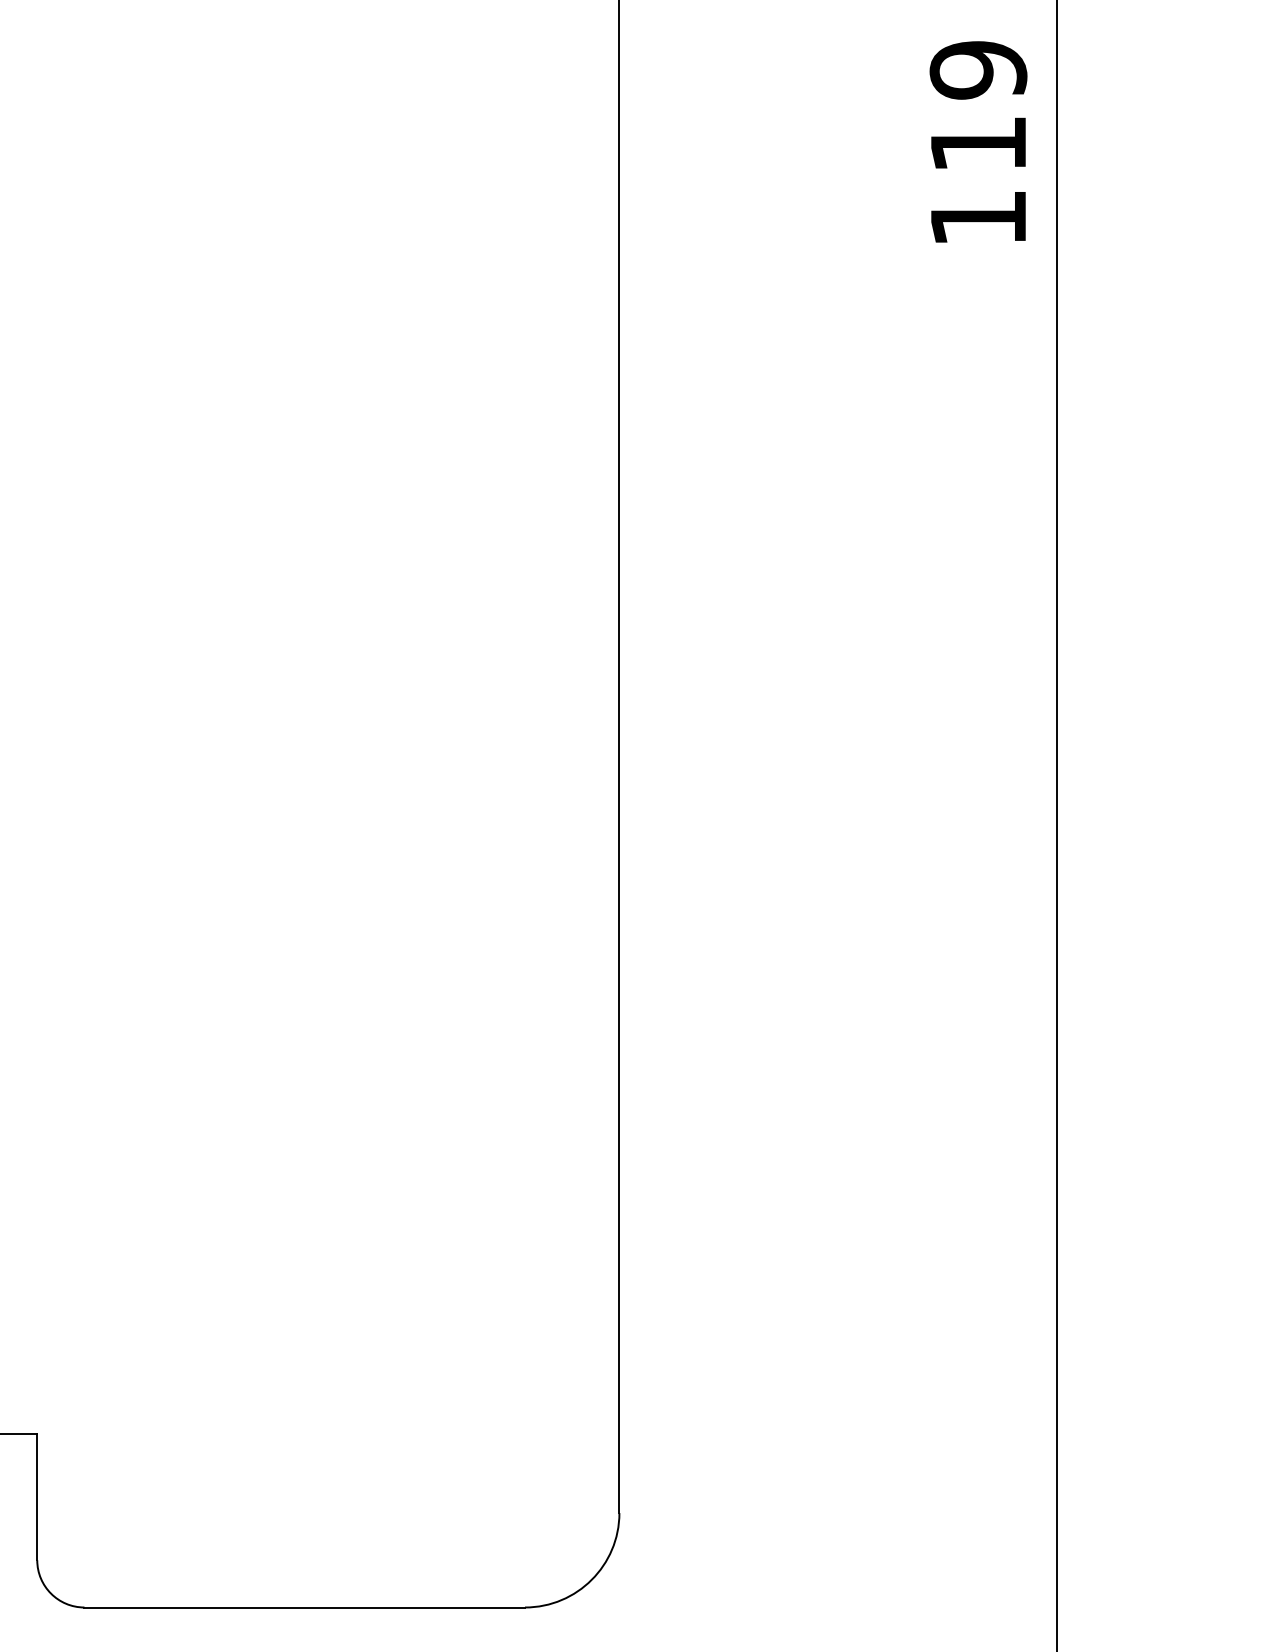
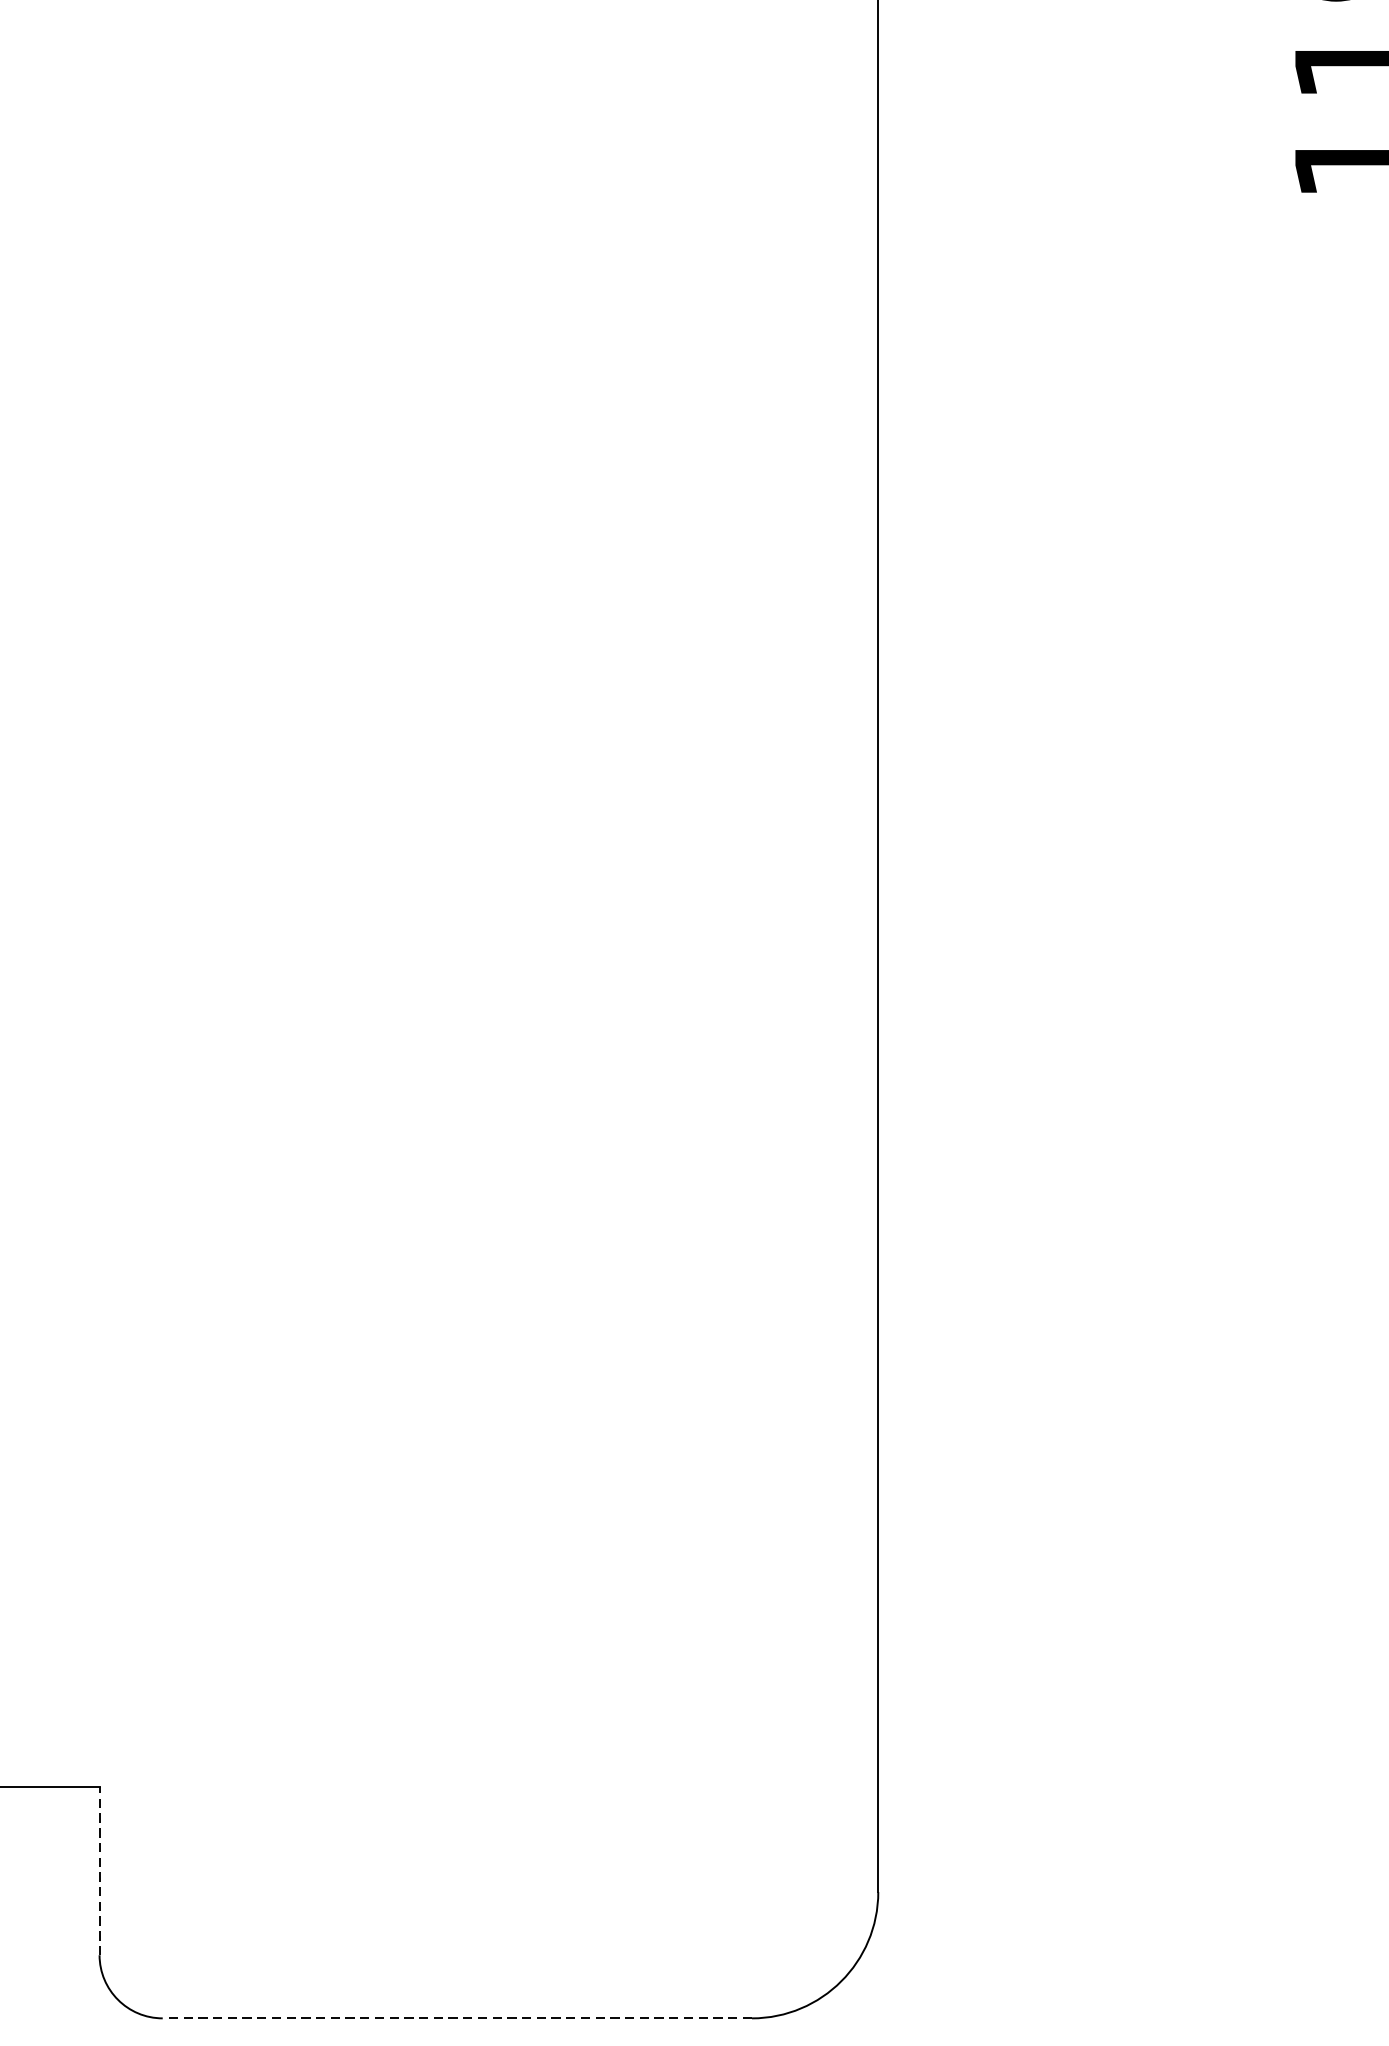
line: (37, 1497) -> (99, 1871), solid -> dashed
line: (304, 1607) -> (457, 2018), solid -> dashed

